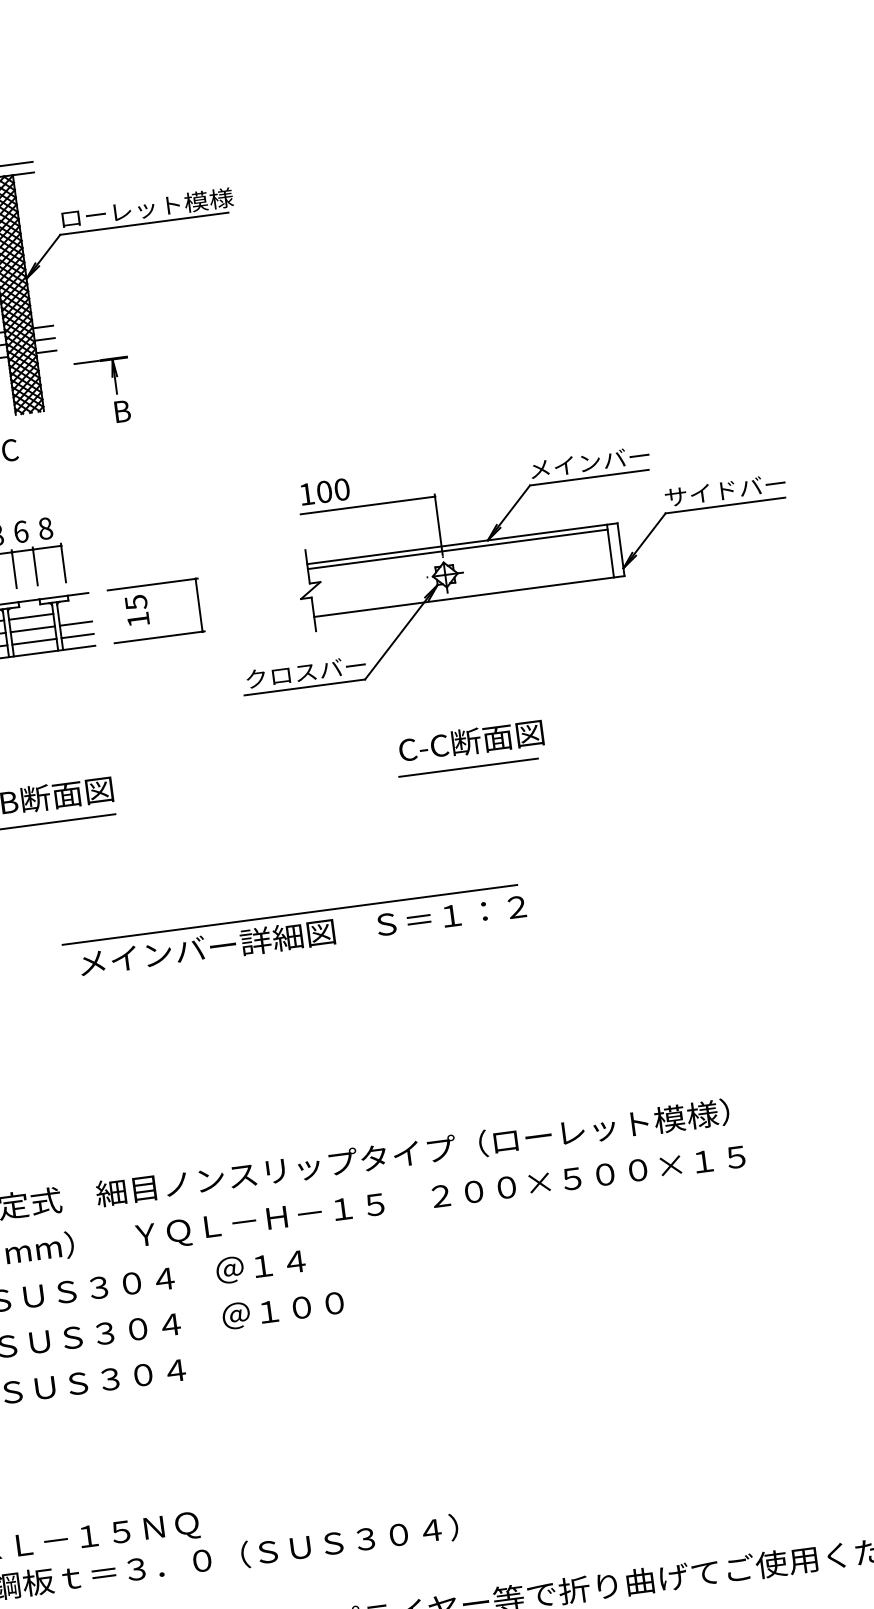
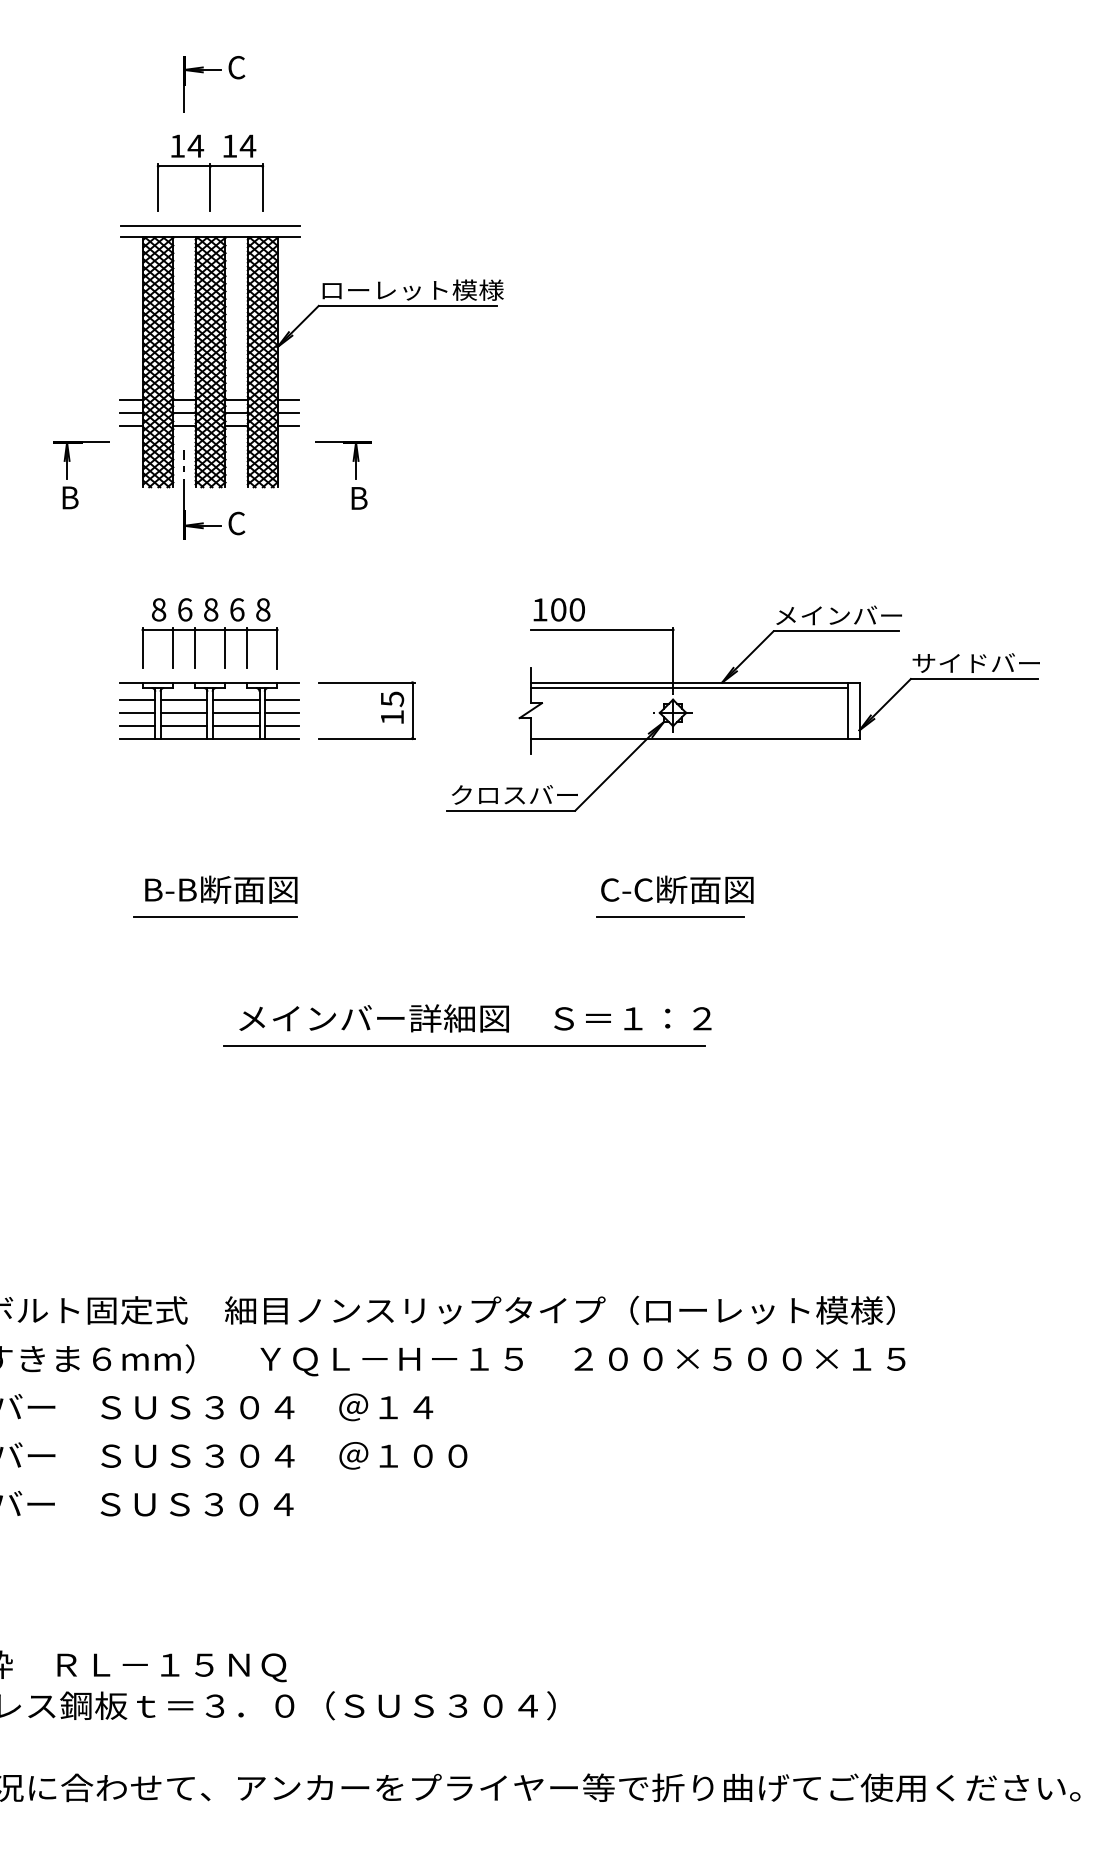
line: (74, 610) -> (281, 699), added
text: (137, 610) -> (392, 707), moved
text: (303, 935) -> (475, 1018), moved

